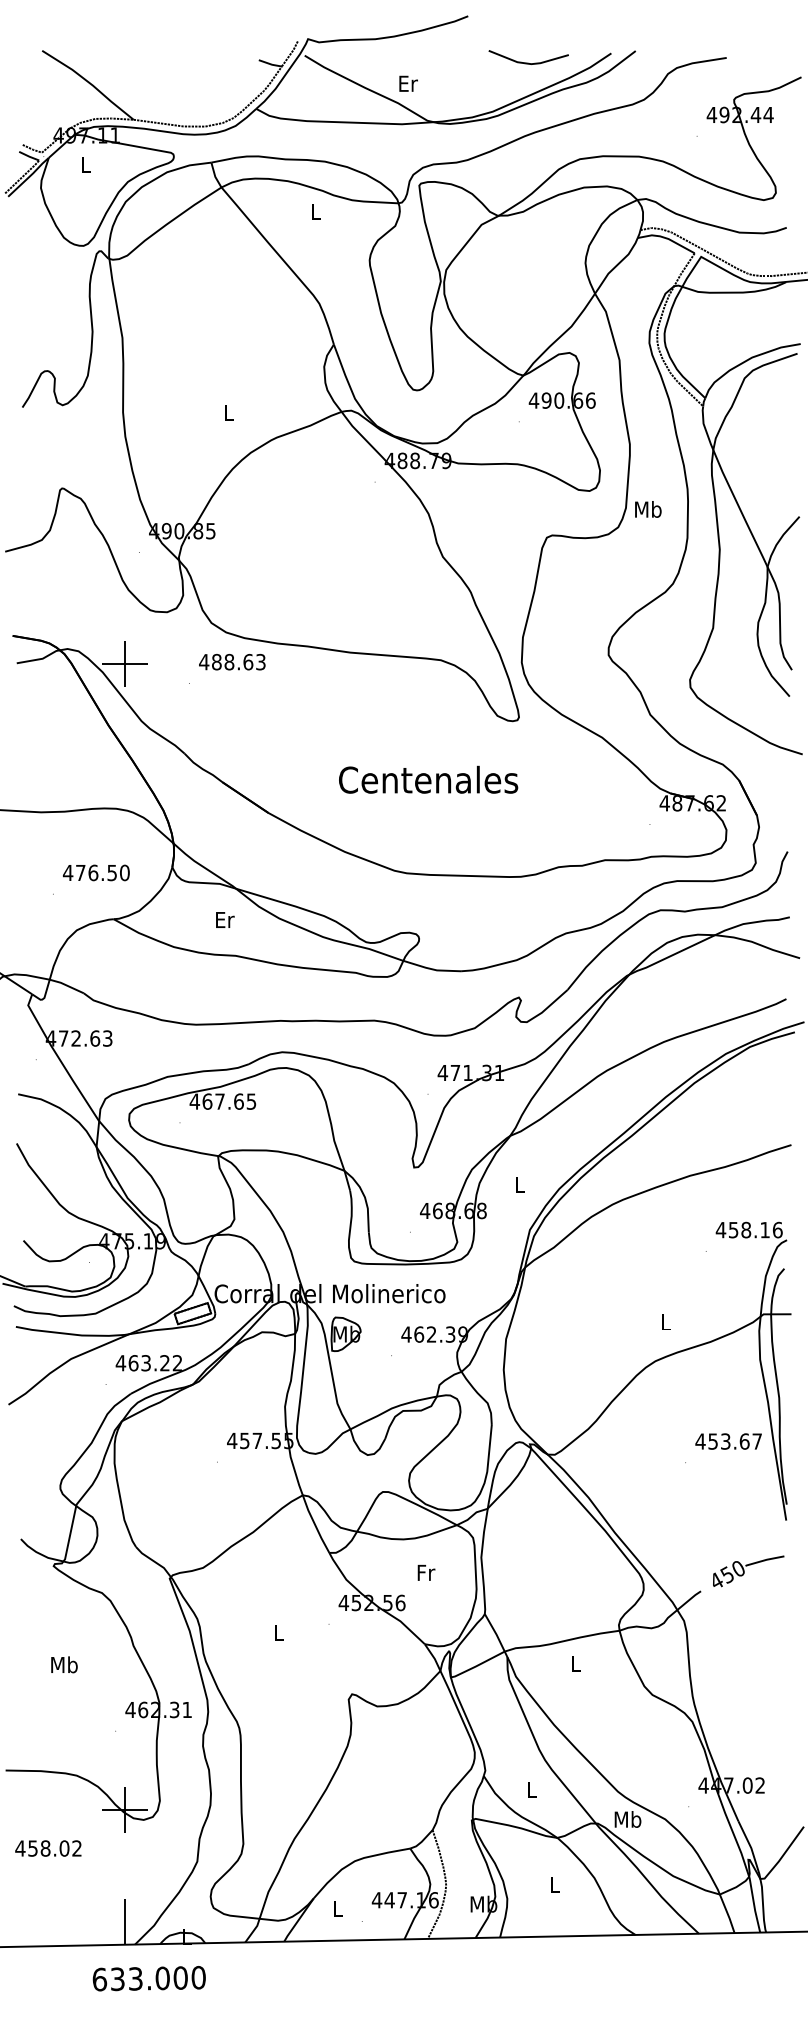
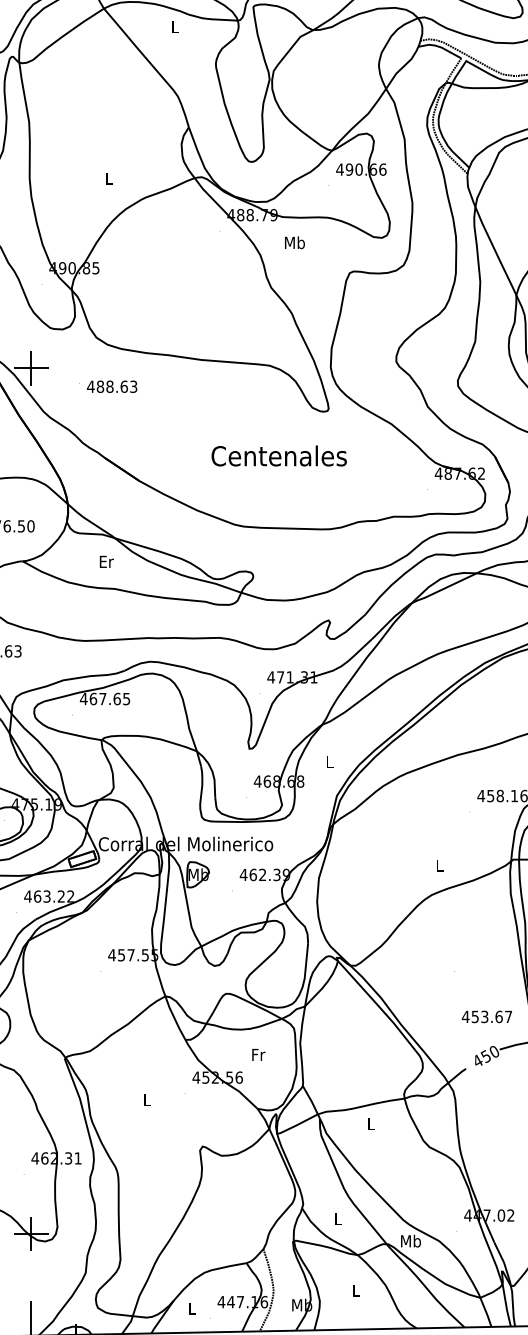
text: (648, 509) -> (295, 242), moved
text: (232, 662) -> (112, 387), moved
text: (428, 779) -> (279, 455), moved
text: (728, 1441) -> (486, 1016), moved

